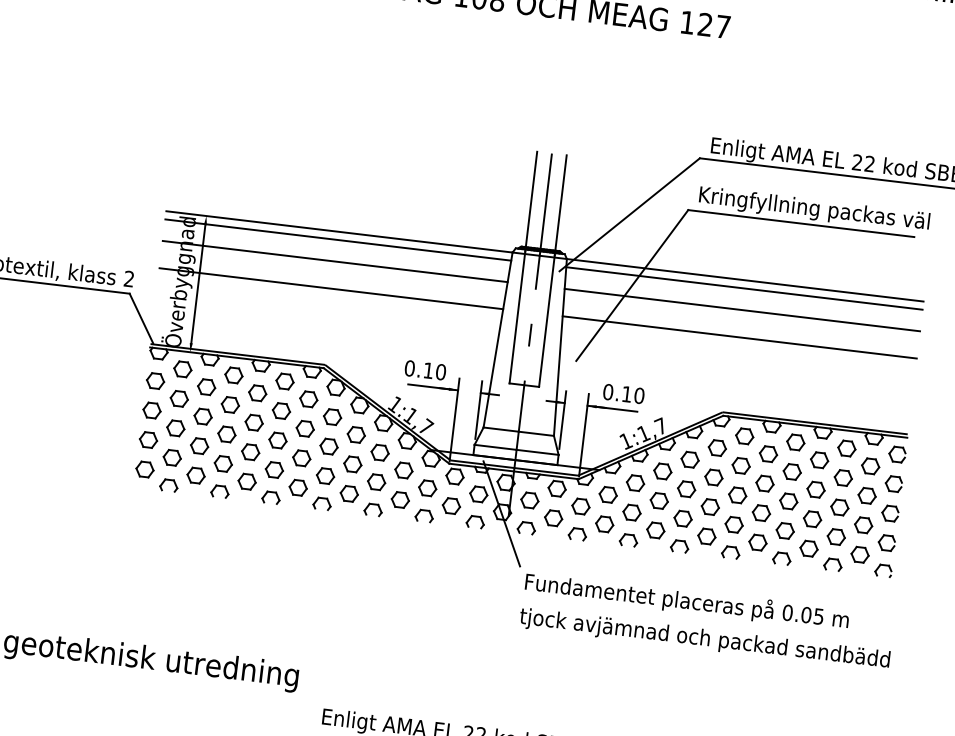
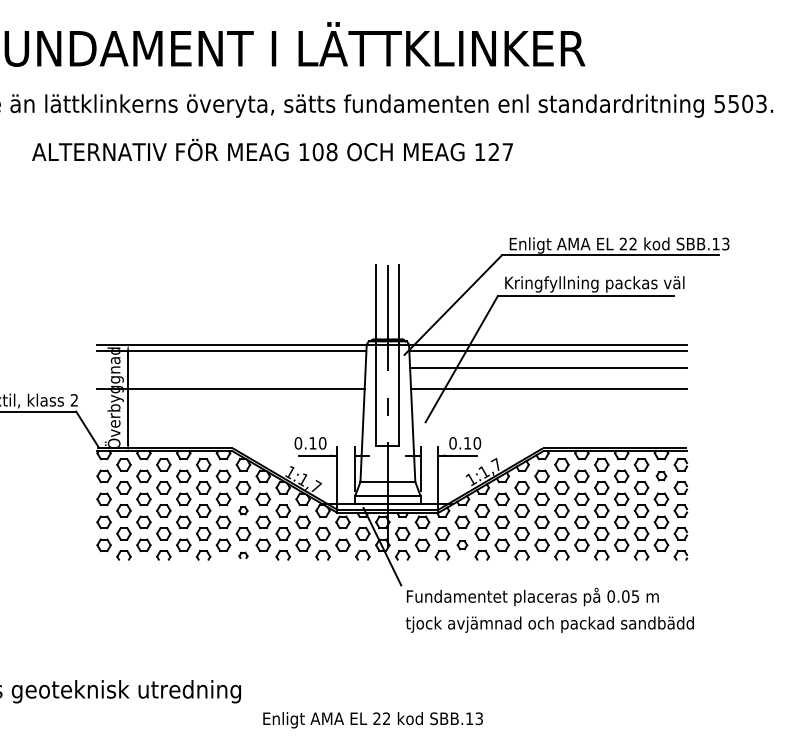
line: (334, 262) -> (230, 368), removed
part: (329, 446) -> (243, 510), size x0.6
part: (870, 465) -> (661, 475), size x0.7
part: (322, 503) -> (243, 555), size x0.6
part: (604, 523) -> (462, 544), size x0.7

